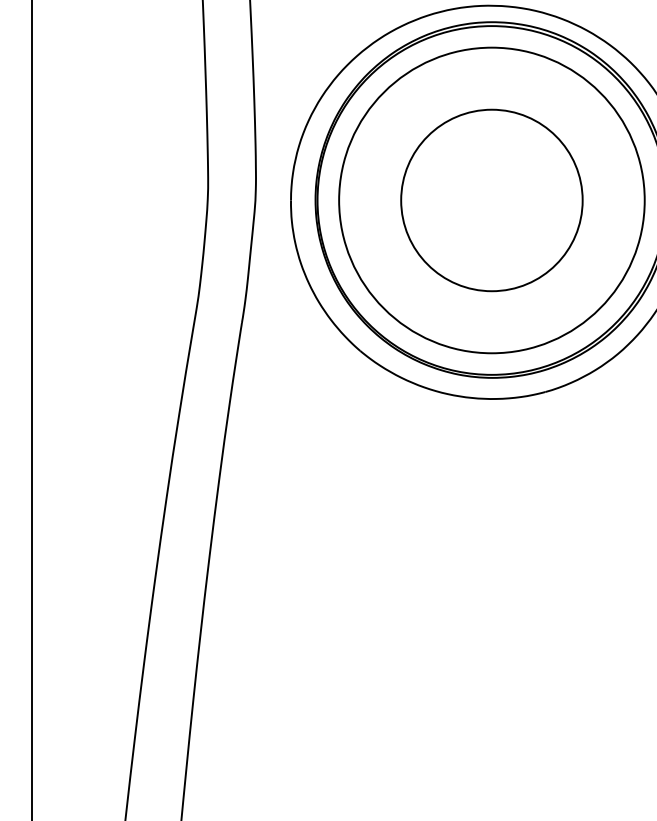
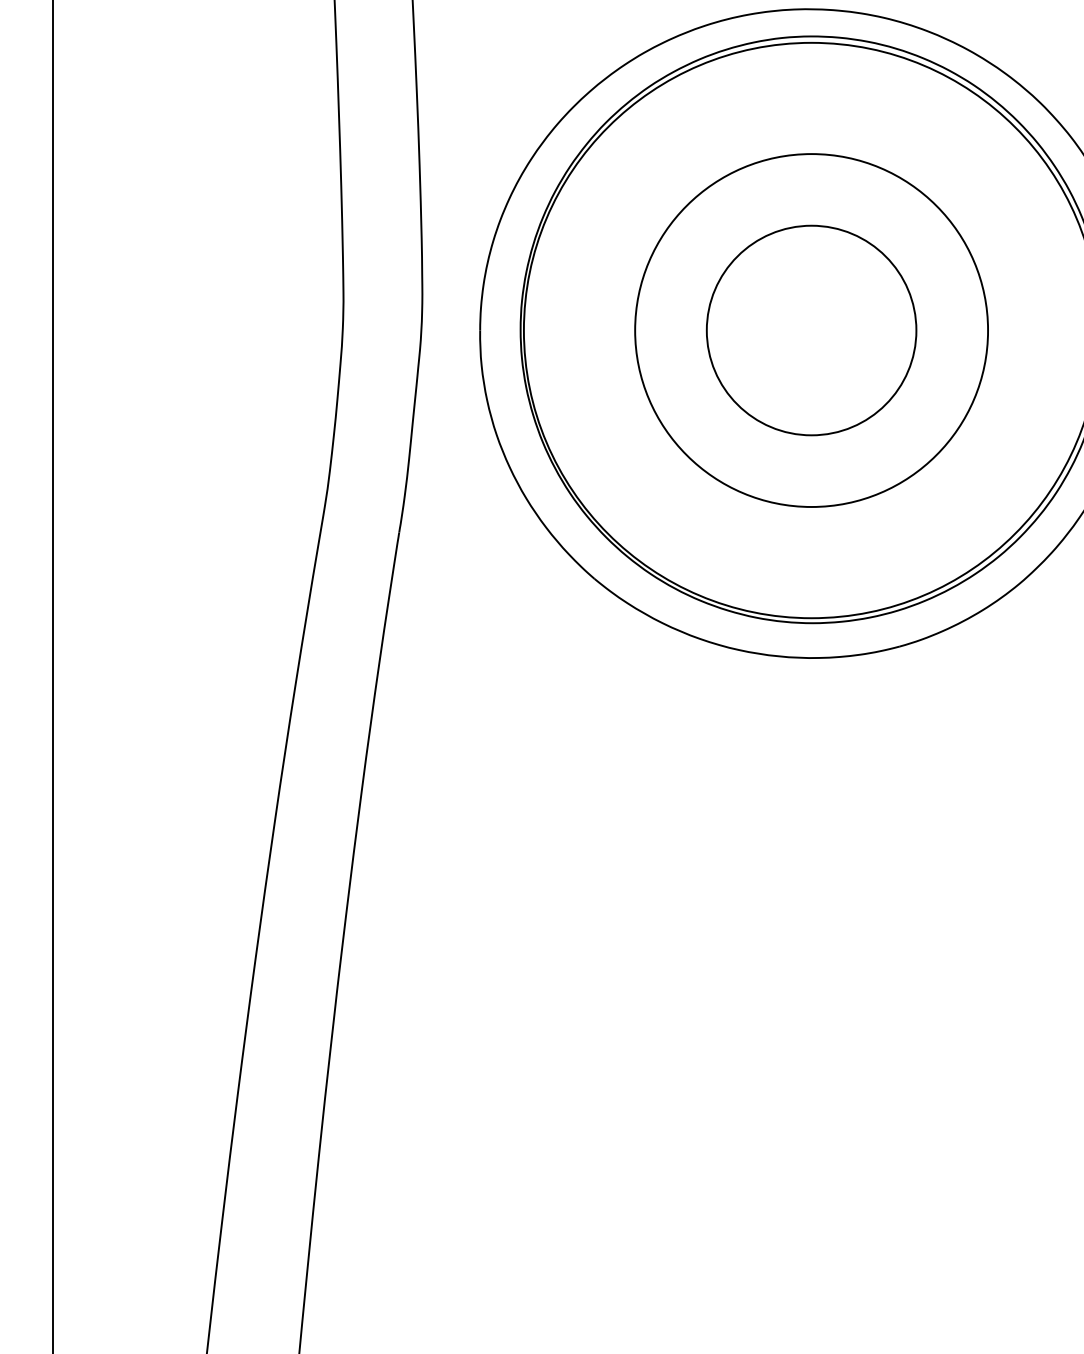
circle: (491, 200) -> (810, 330), size x0.7
circle: (491, 200) -> (810, 330), size x0.7

